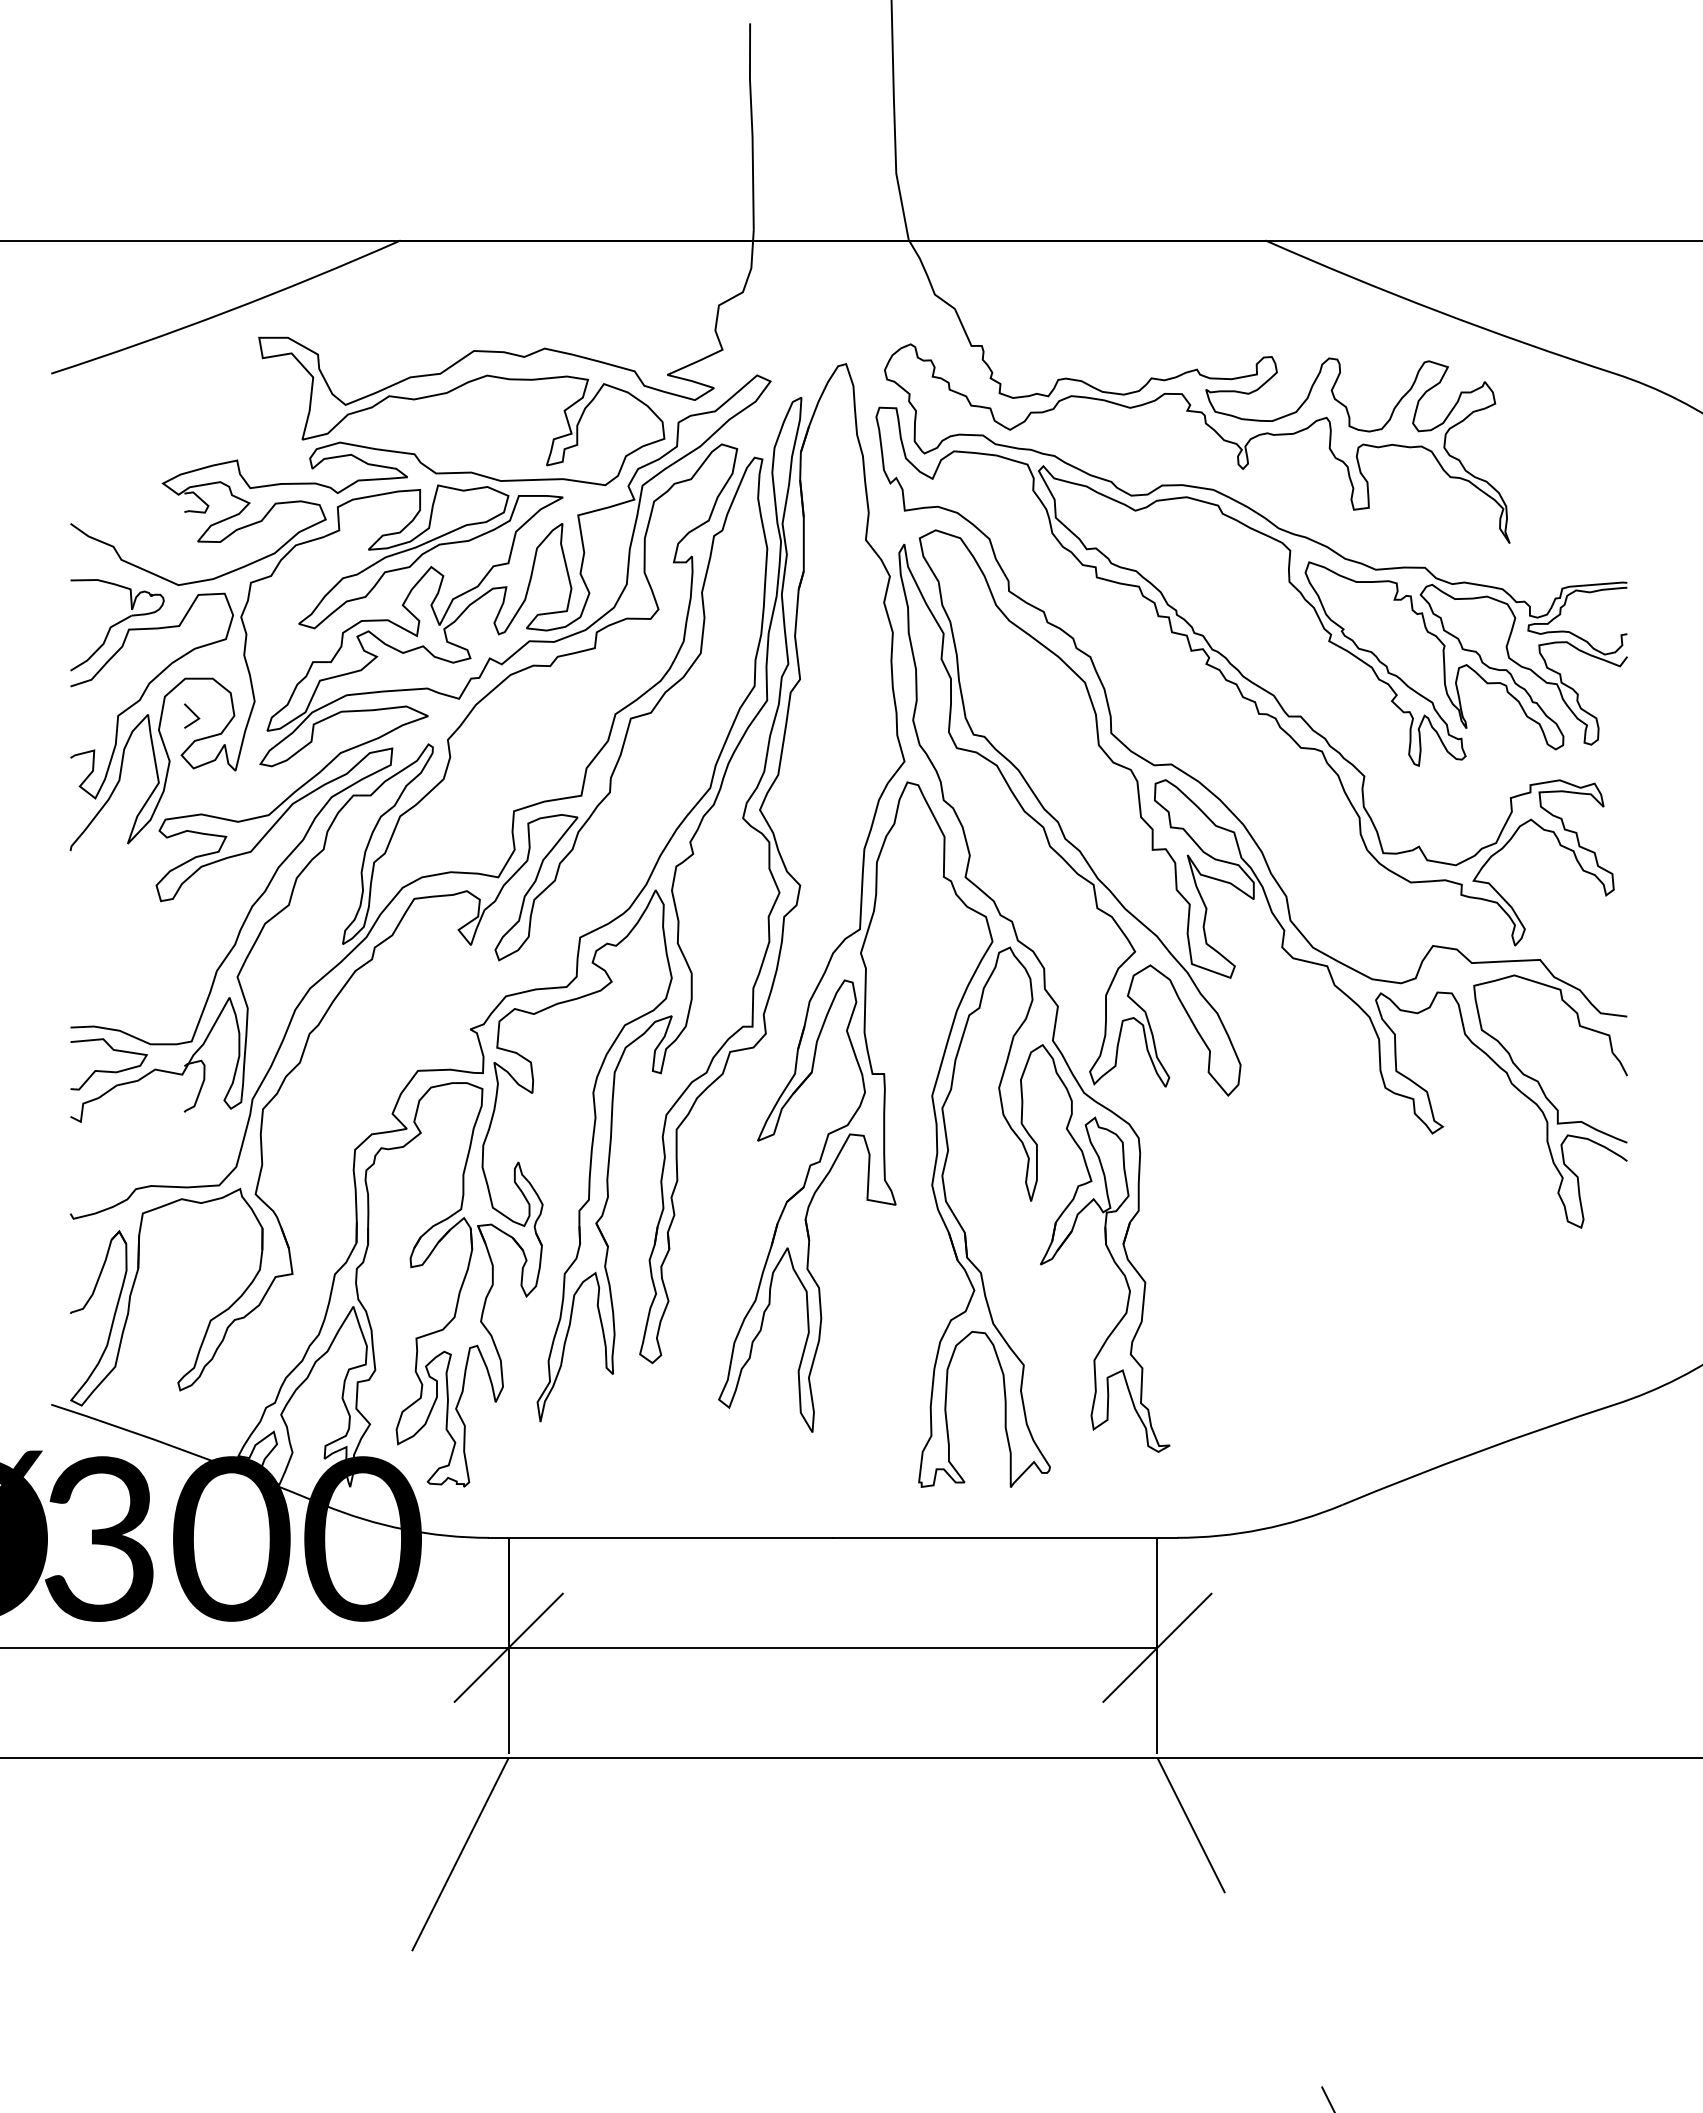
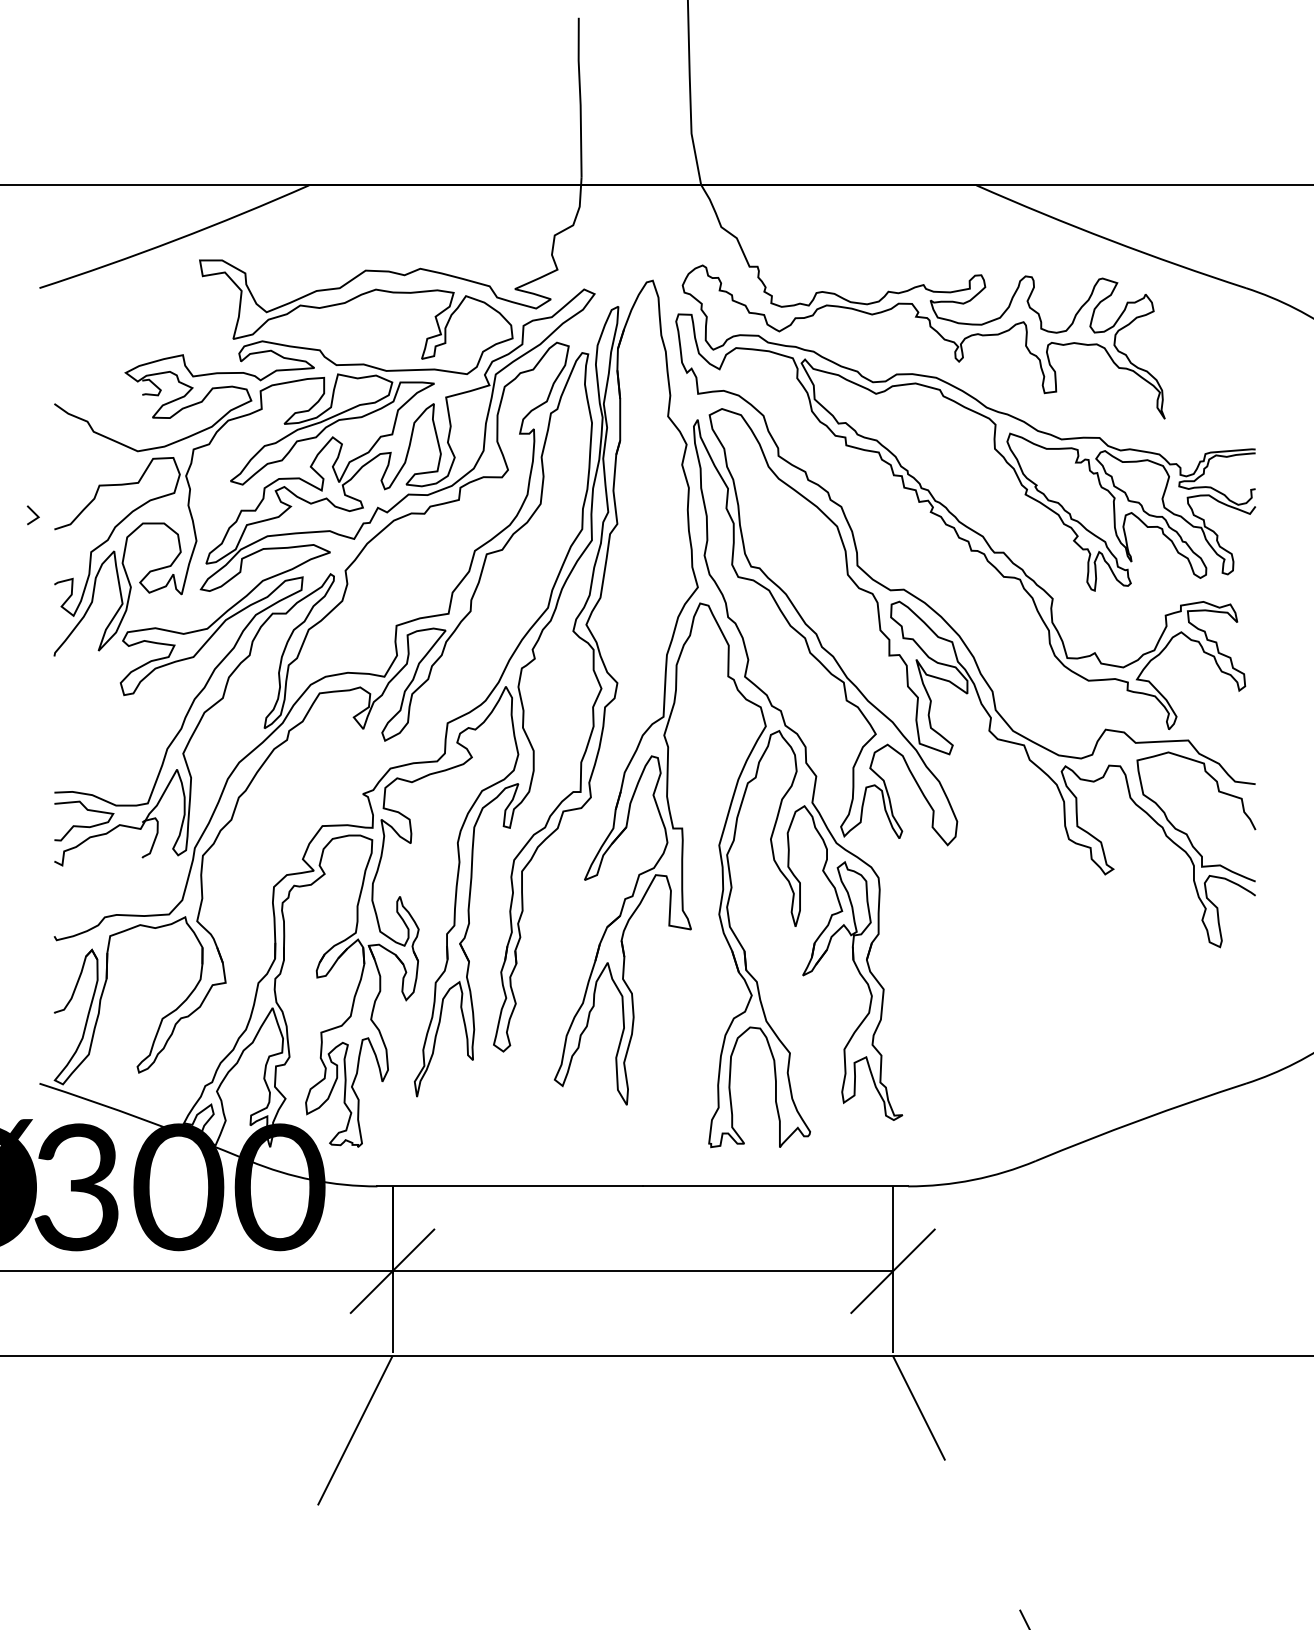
part: (117, 625) -> (90, 482), removed
line: (193, 714) -> (34, 514), moved

